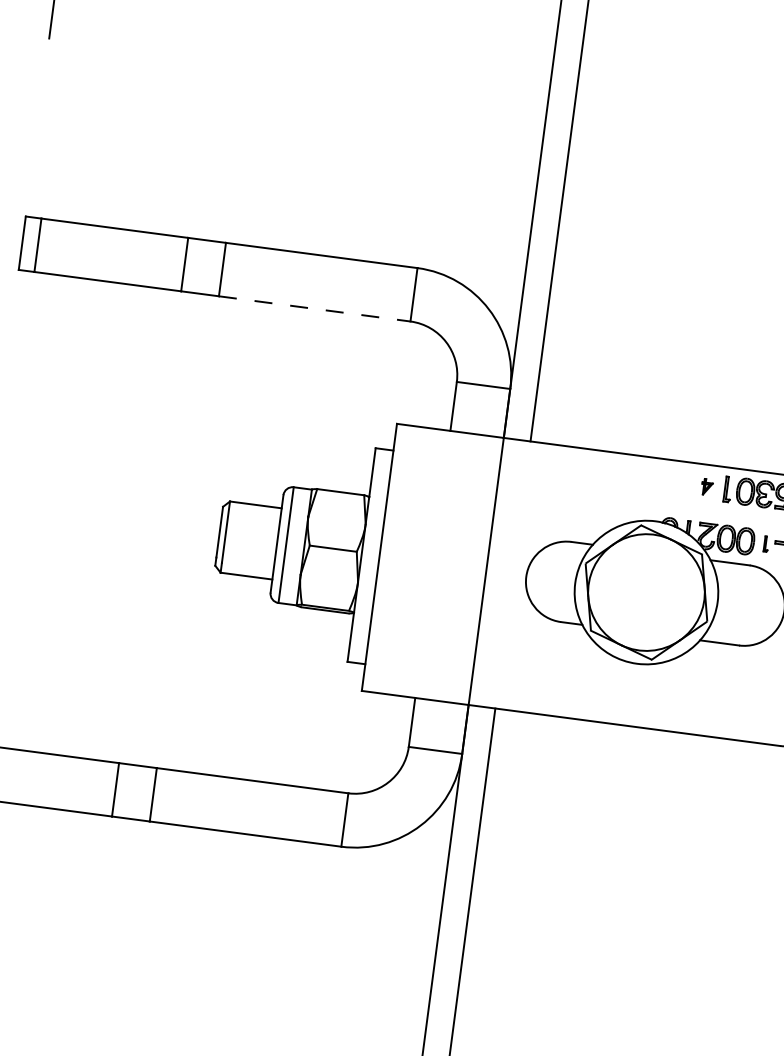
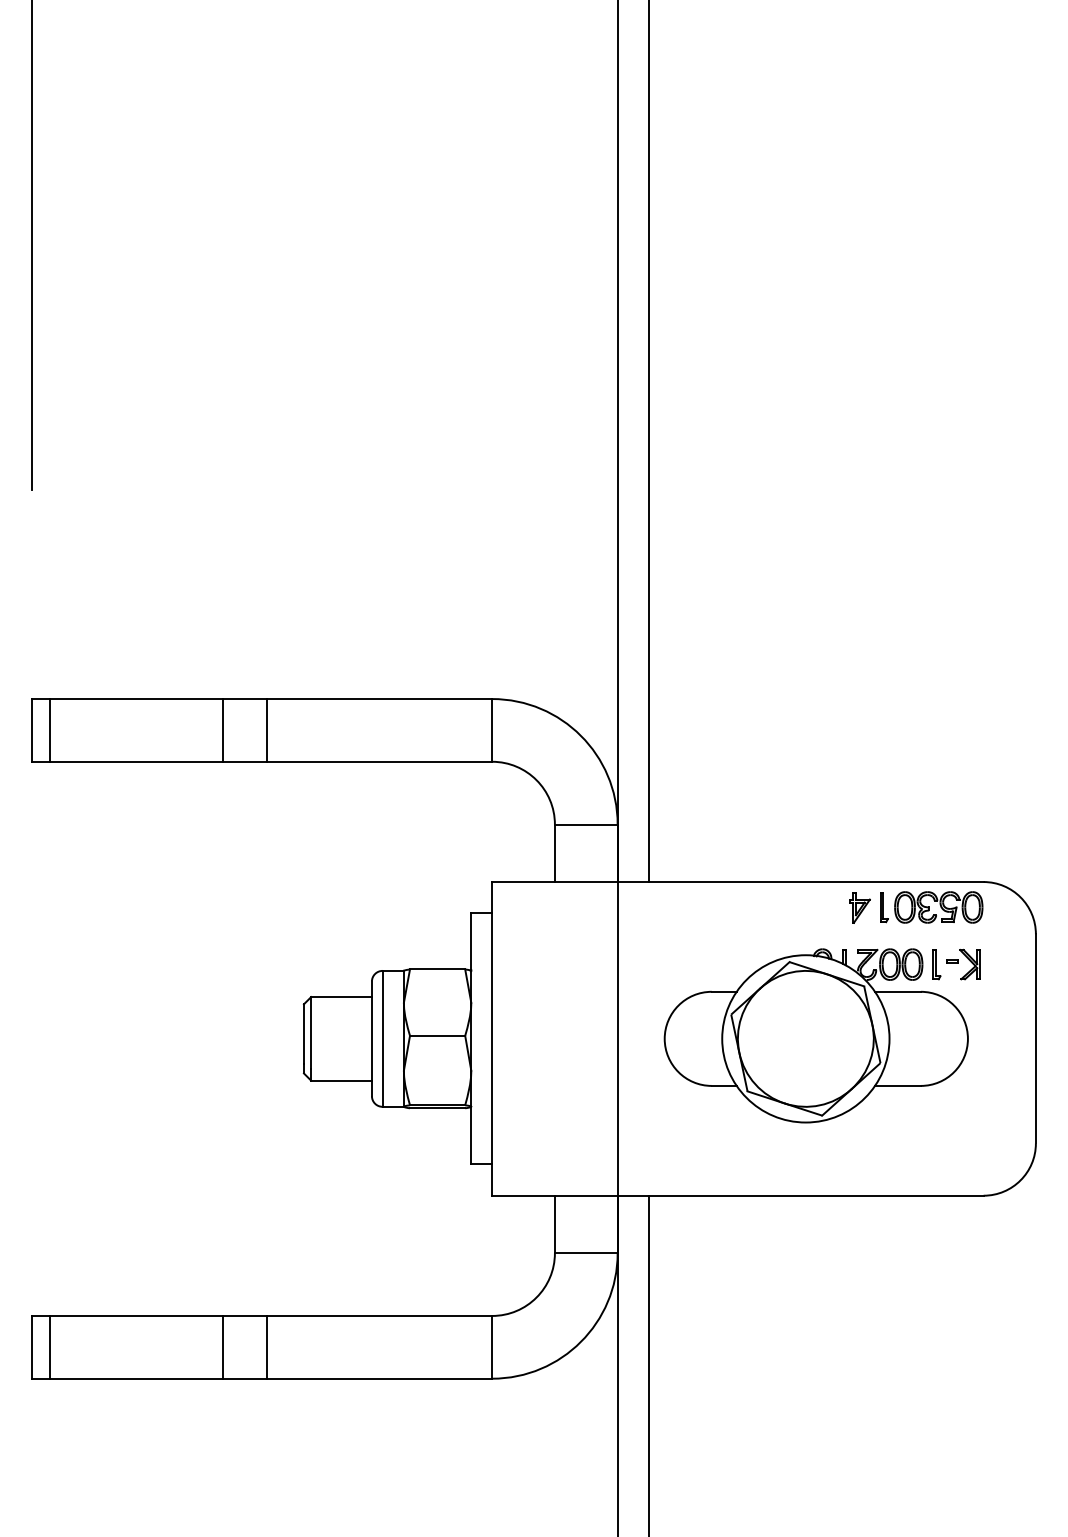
line: (315, 308) -> (380, 761), dashed -> solid
part: (706, 486) -> (859, 907), size x1.67
part: (766, 543) -> (936, 964), size x1.67

